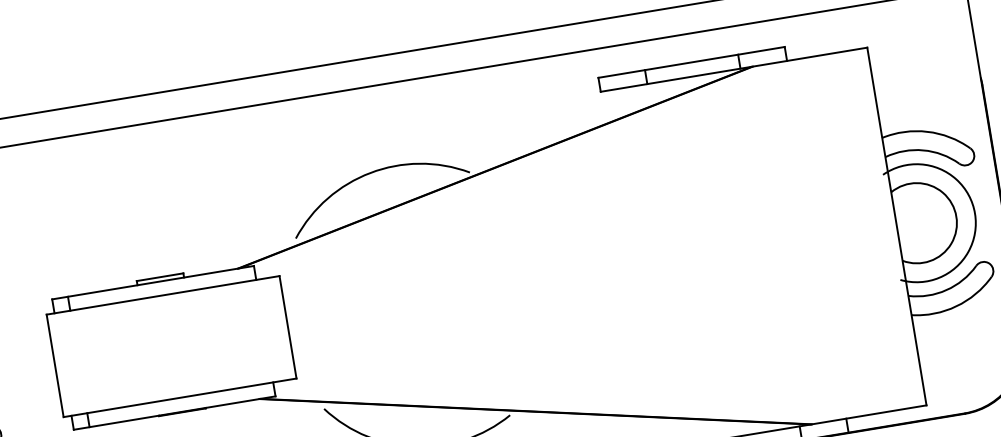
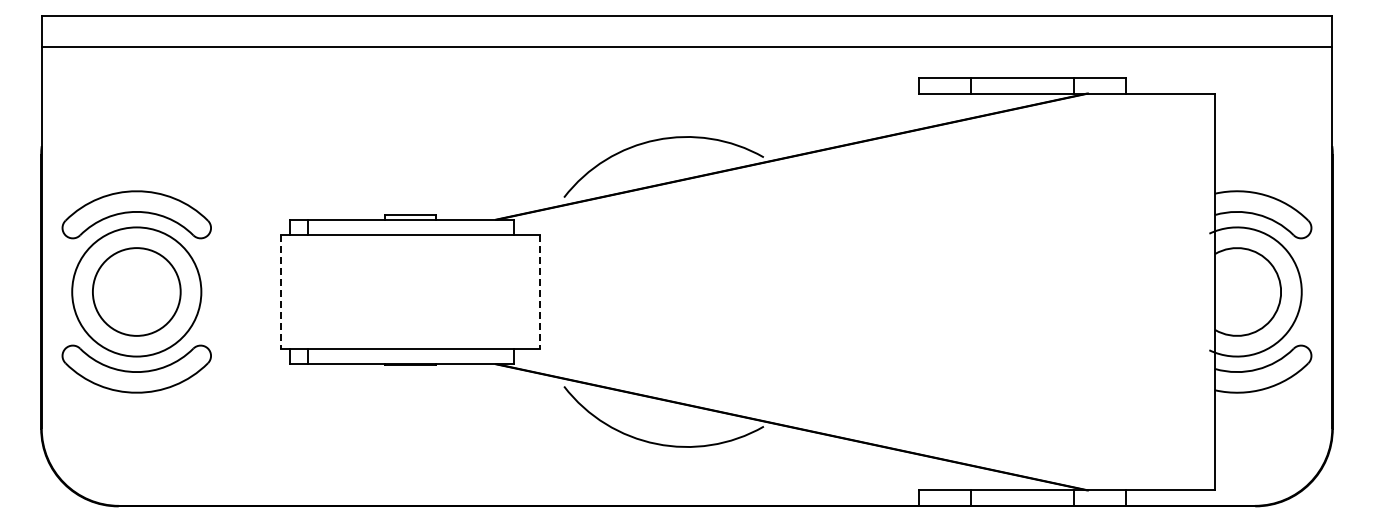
line: (287, 326) -> (539, 291), solid -> dashed
line: (55, 365) -> (281, 291), solid -> dashed

